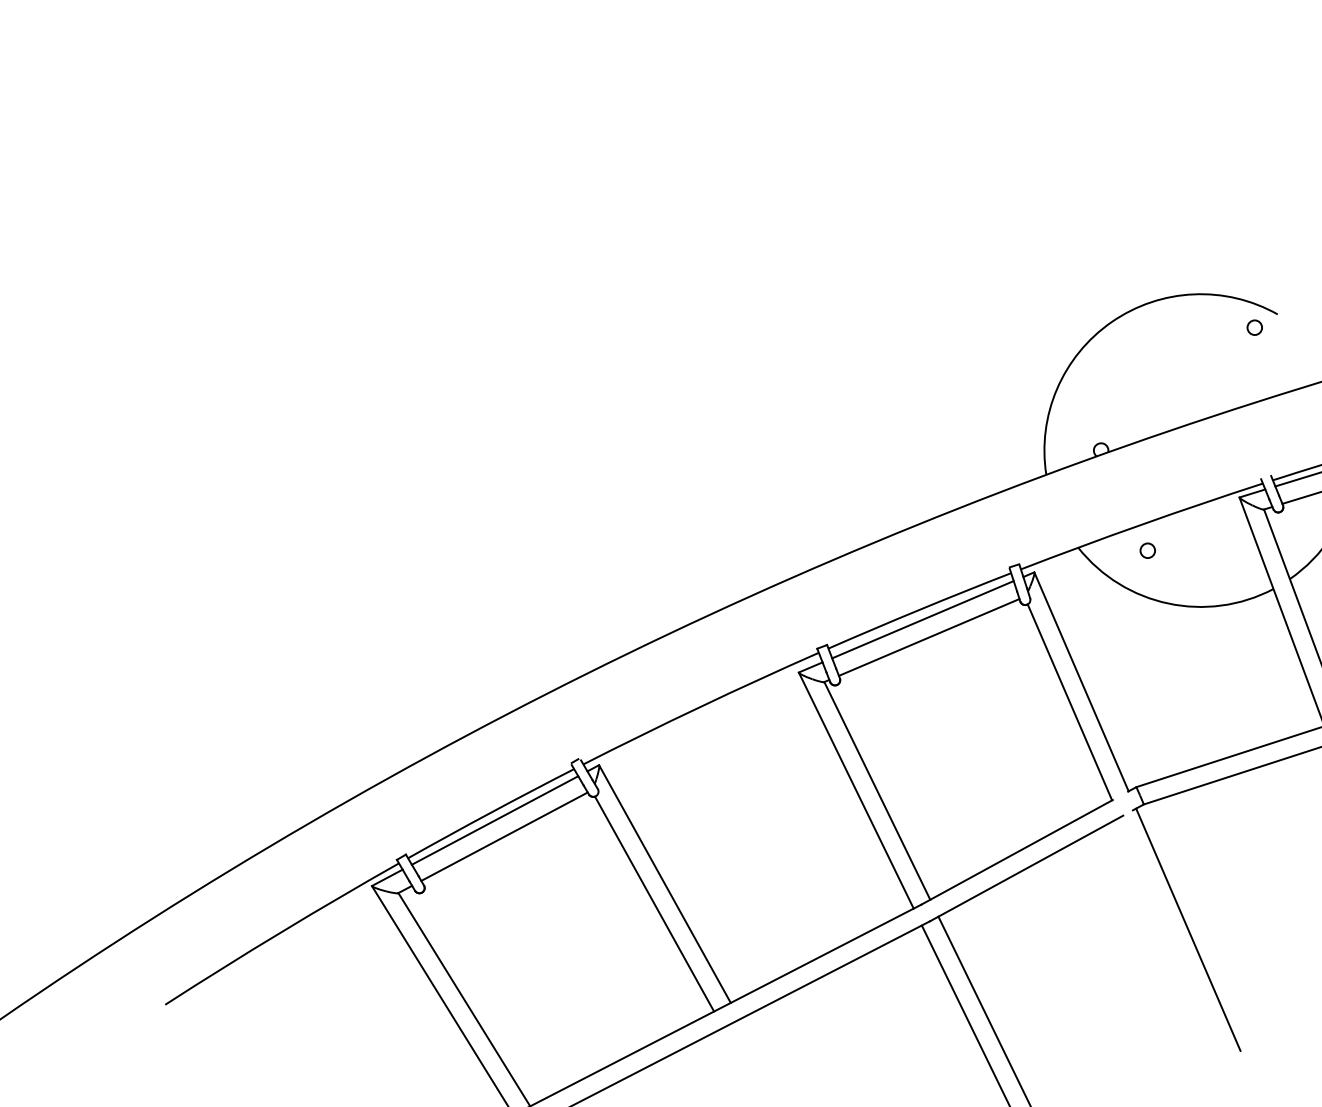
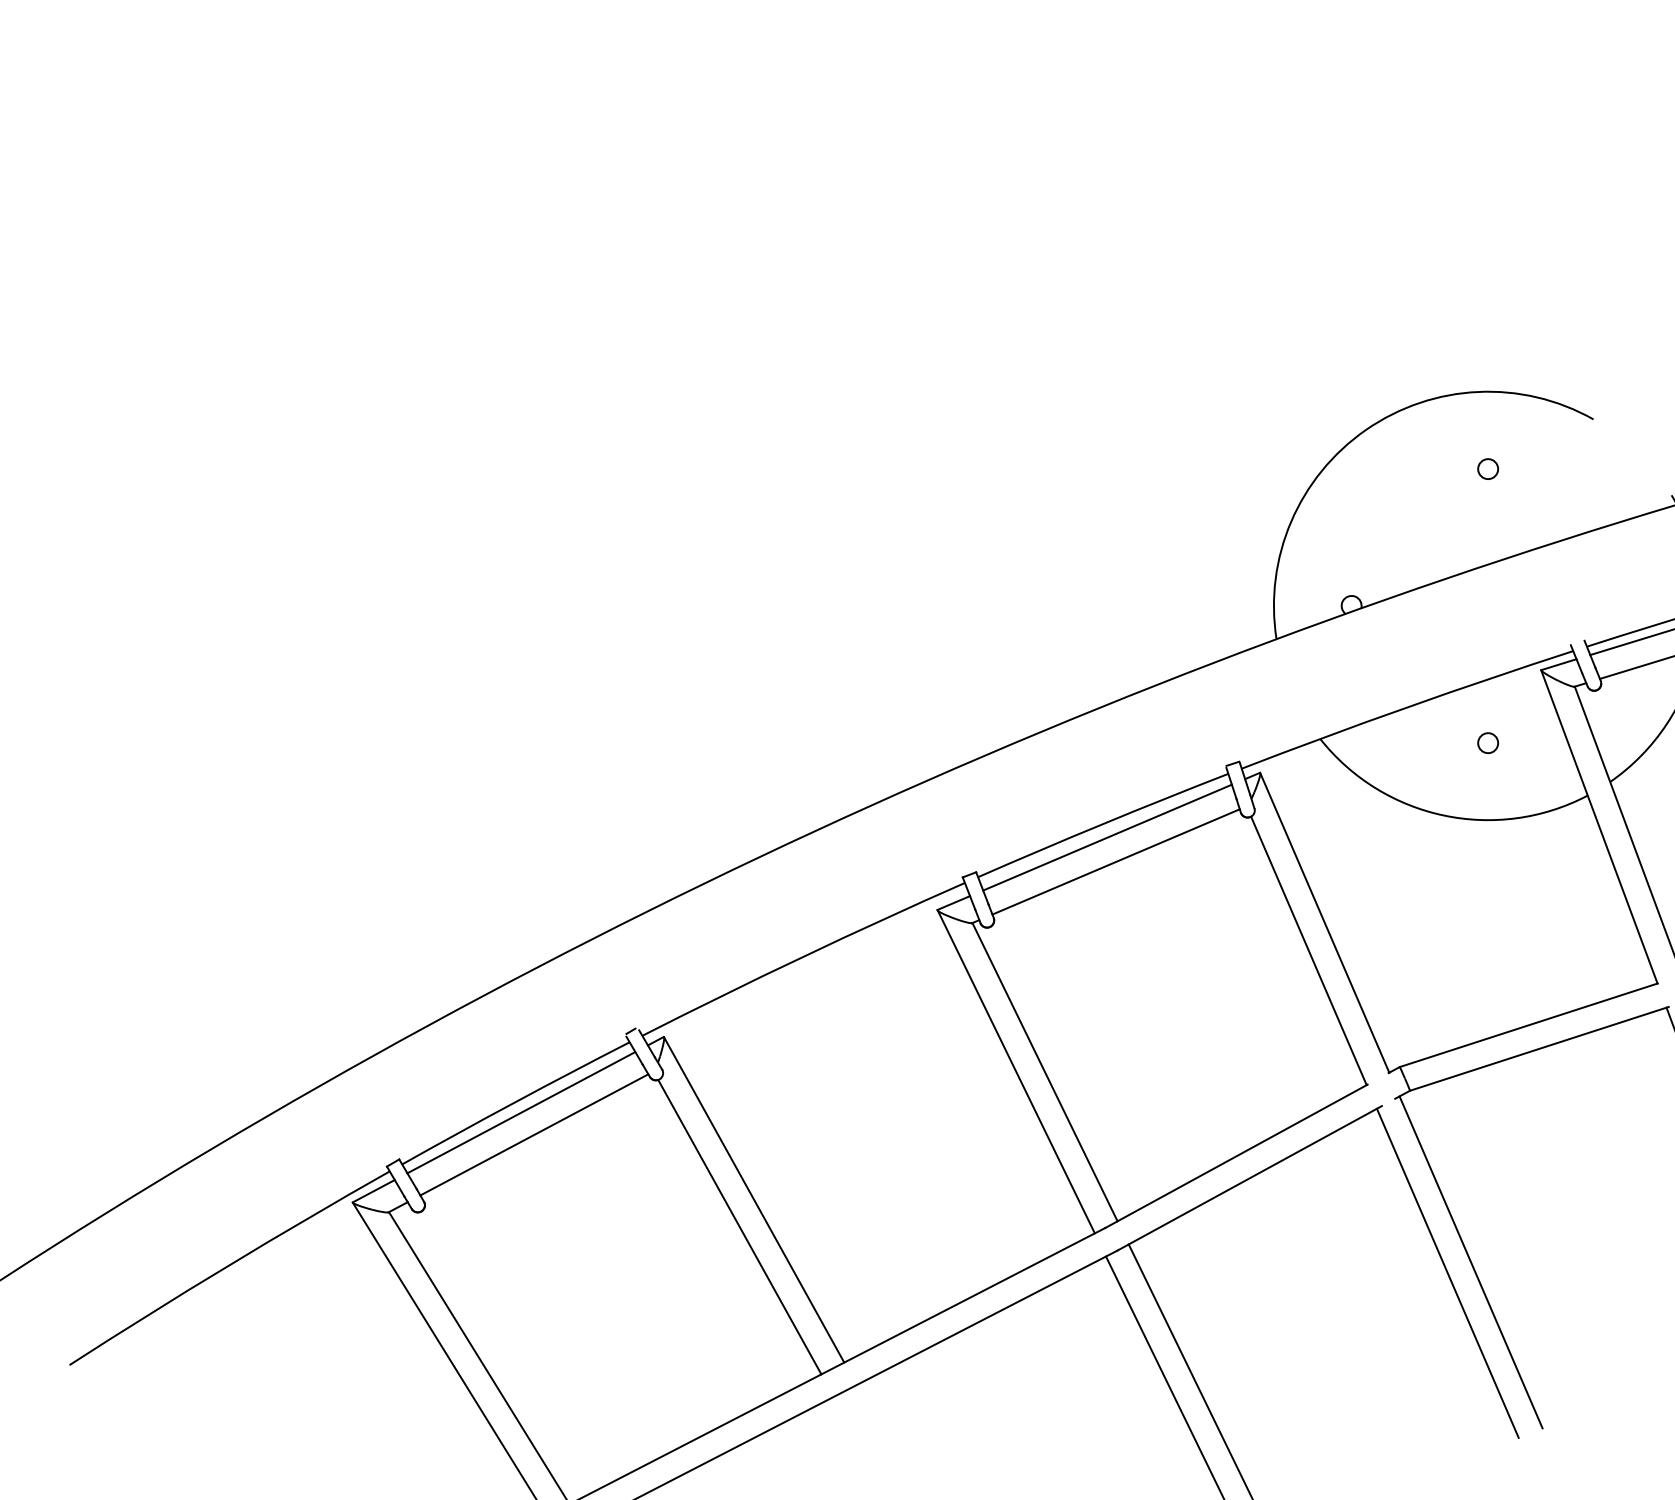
circle: (1254, 327) -> (1487, 468), moved
circle: (1147, 550) -> (1487, 742), moved
line: (1171, 937) -> (1448, 1272), added

